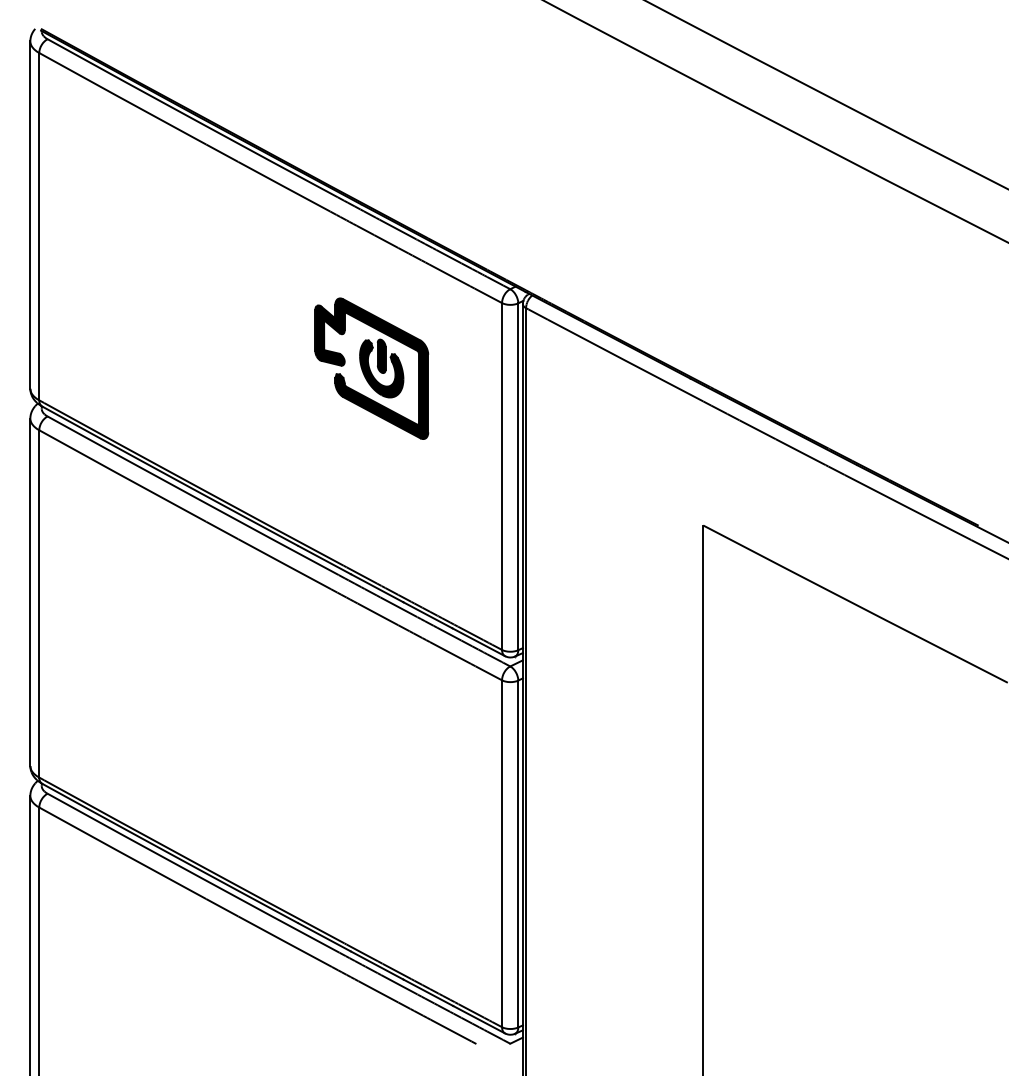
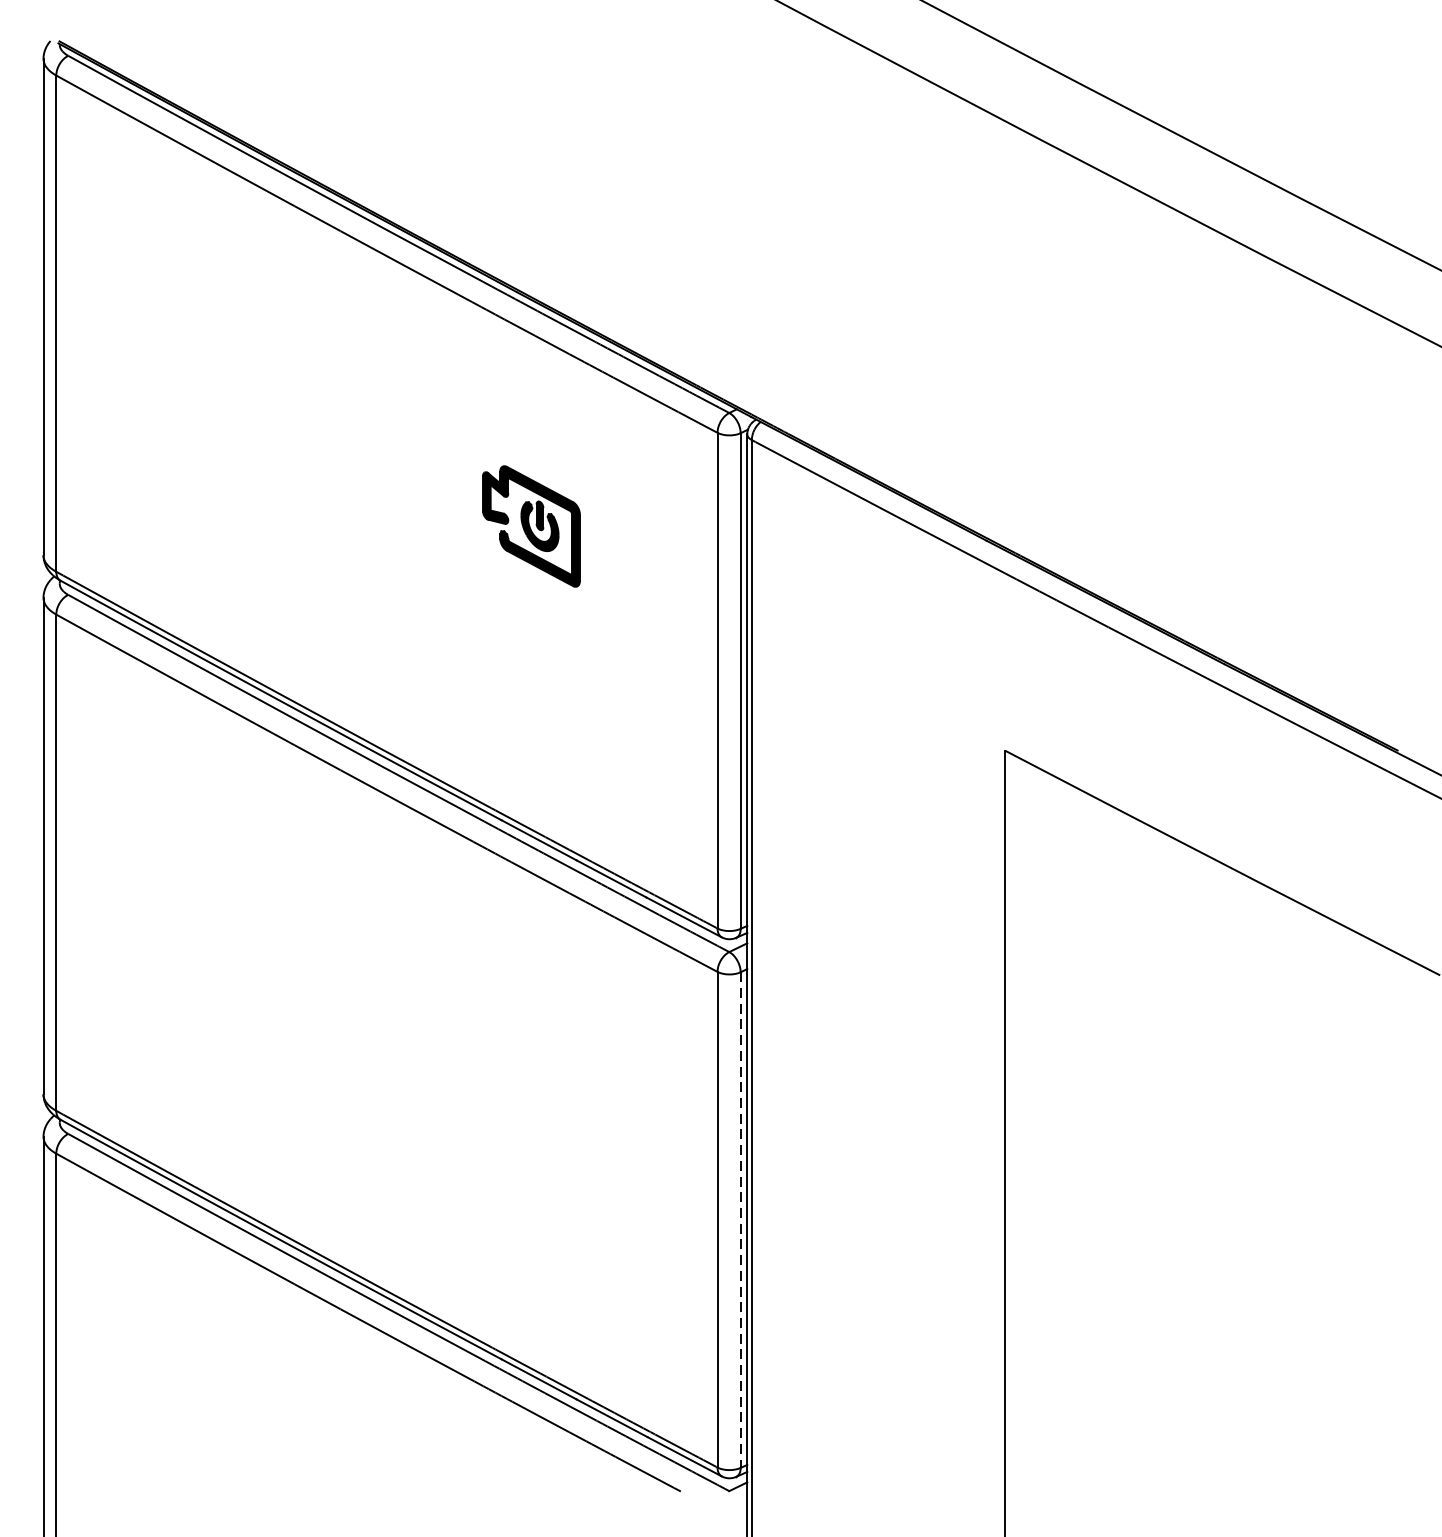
part: (371, 368) -> (530, 526), size x0.6
line: (518, 854) -> (741, 1220), solid -> dashed

